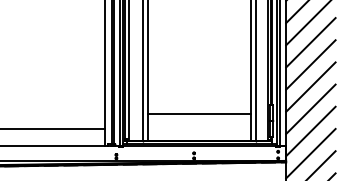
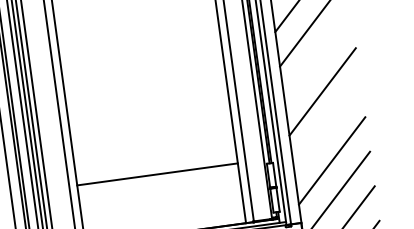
line: (310, 42) -> (317, 57), removed
line: (310, 86) -> (326, 125), removed
line: (199, 113) -> (157, 174), moved

